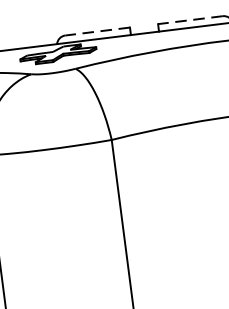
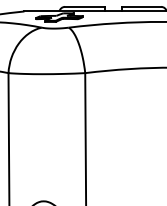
line: (190, 19) -> (141, 6), dashed -> solid
line: (97, 30) -> (84, 6), dashed -> solid

